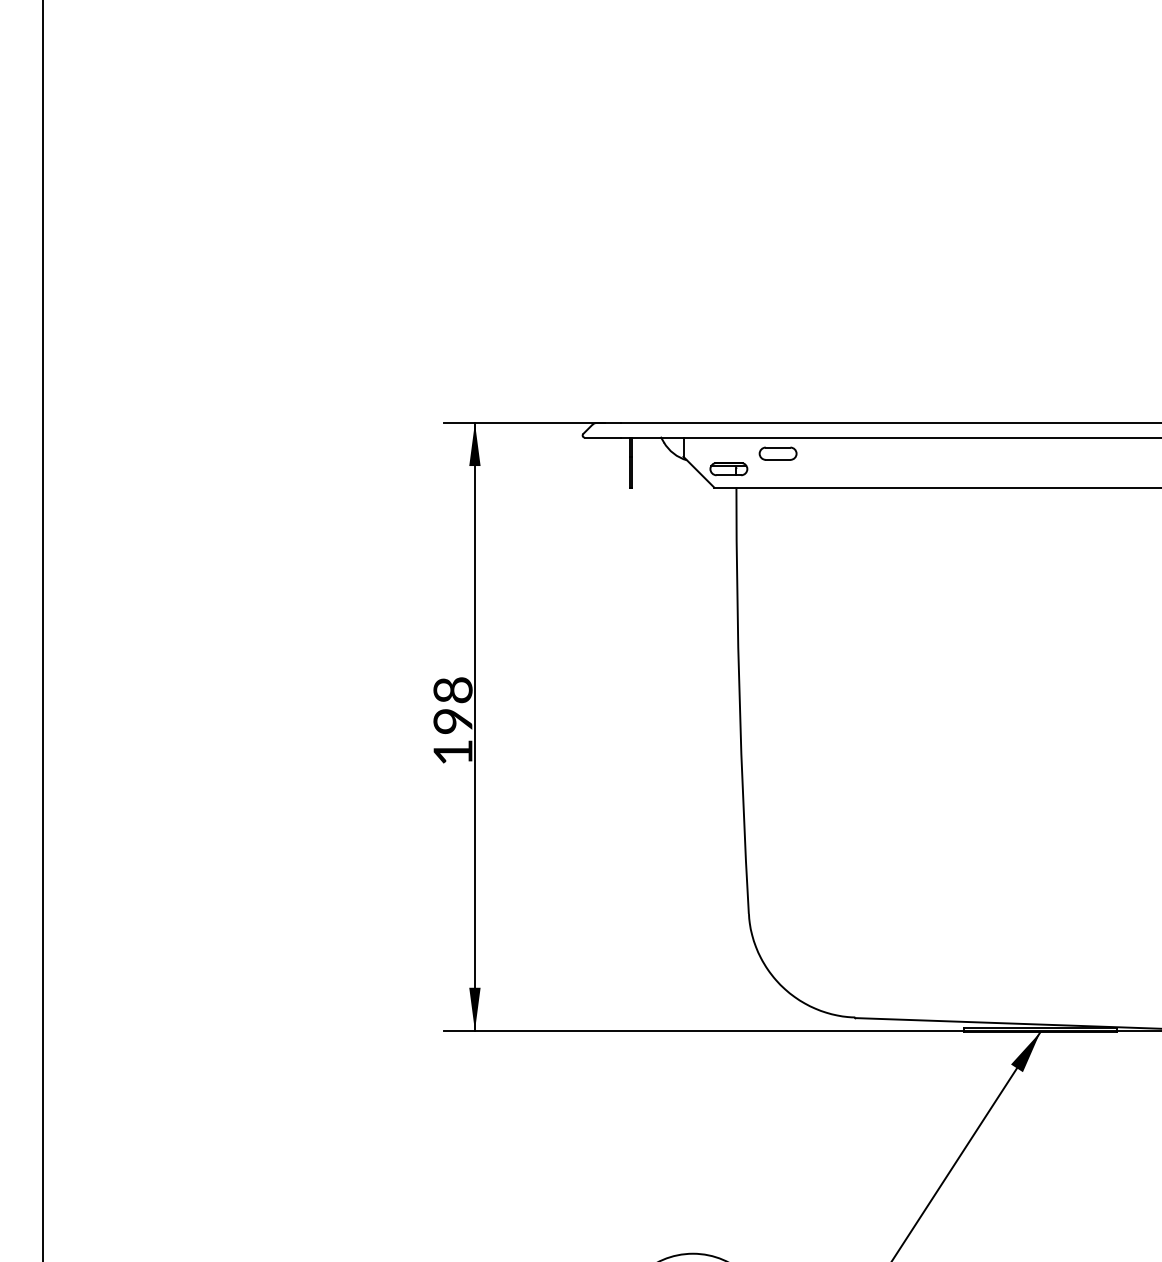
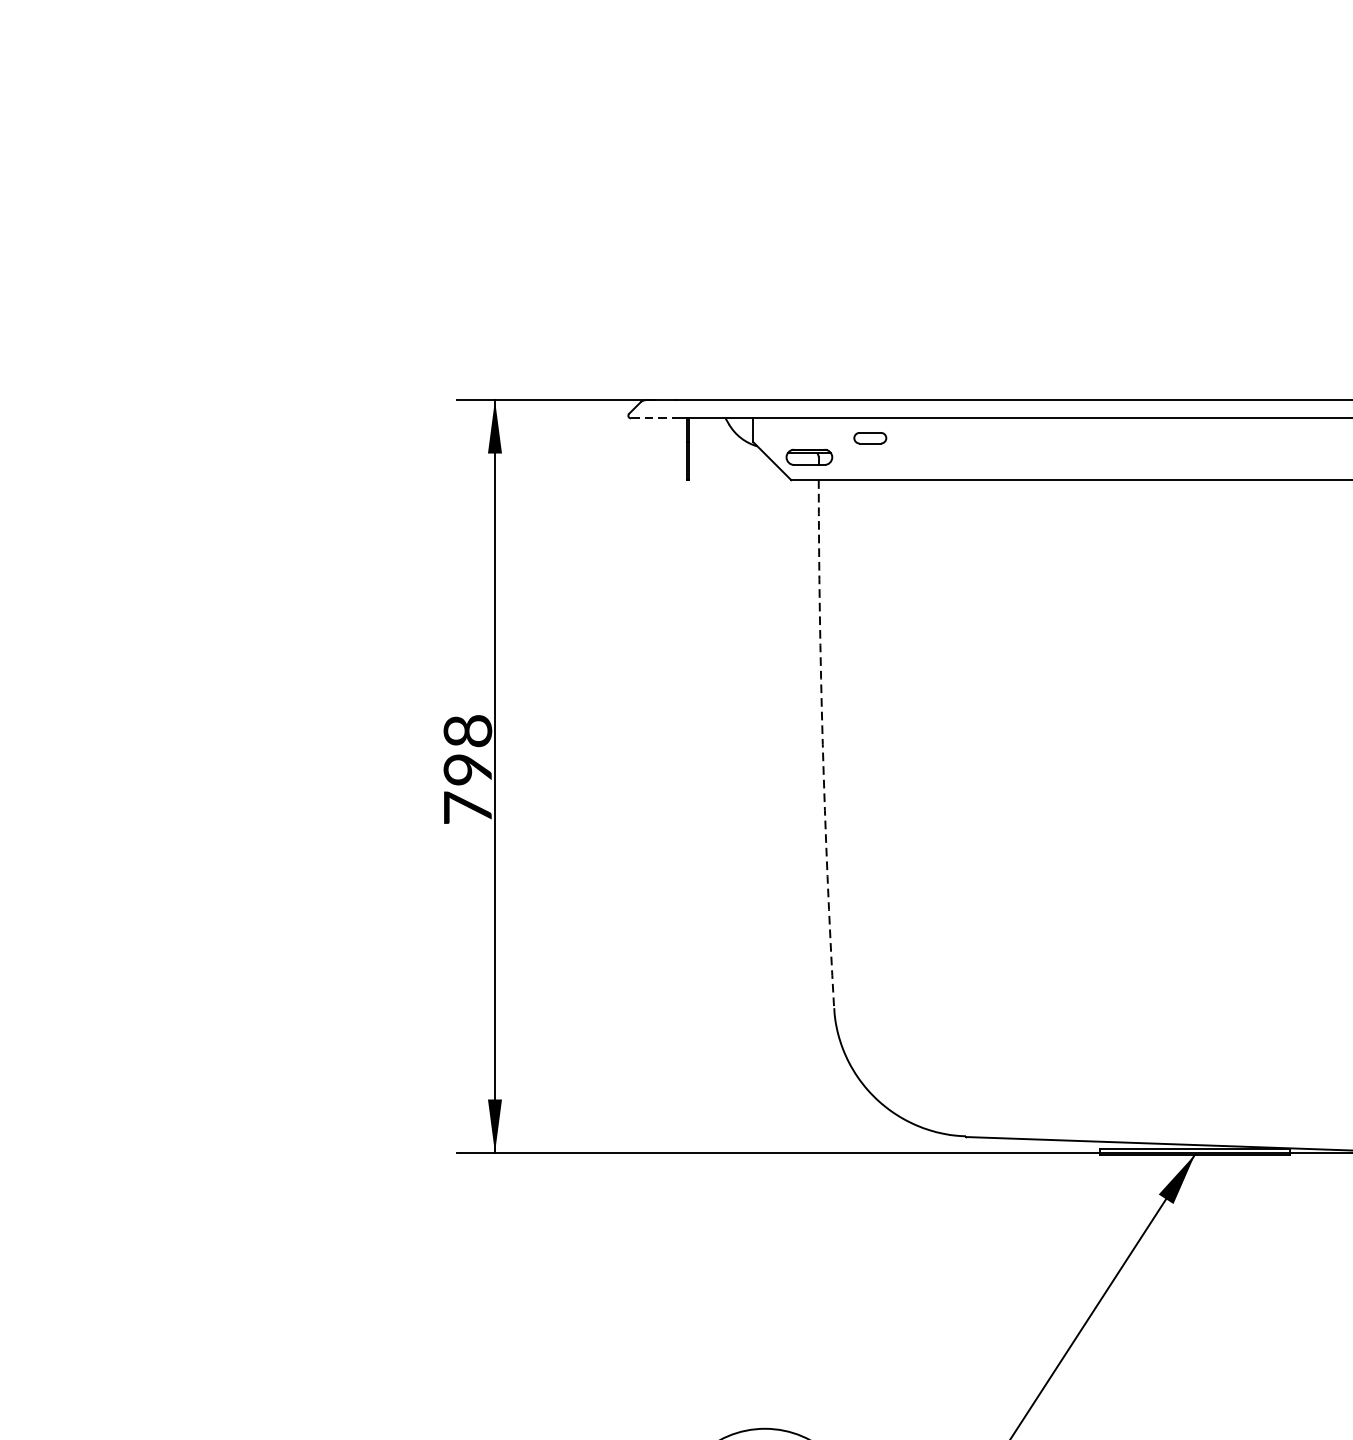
line: (602, 437) -> (652, 418), solid -> dashed
part: (777, 453) -> (869, 438), size x0.7
arc: (739, 700) -> (822, 743), solid -> dashed
text: (452, 752) -> (467, 808), 198 -> 798

